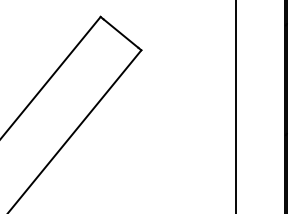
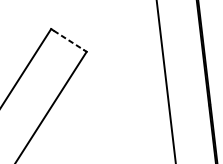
line: (121, 33) -> (69, 40), solid -> dashed

